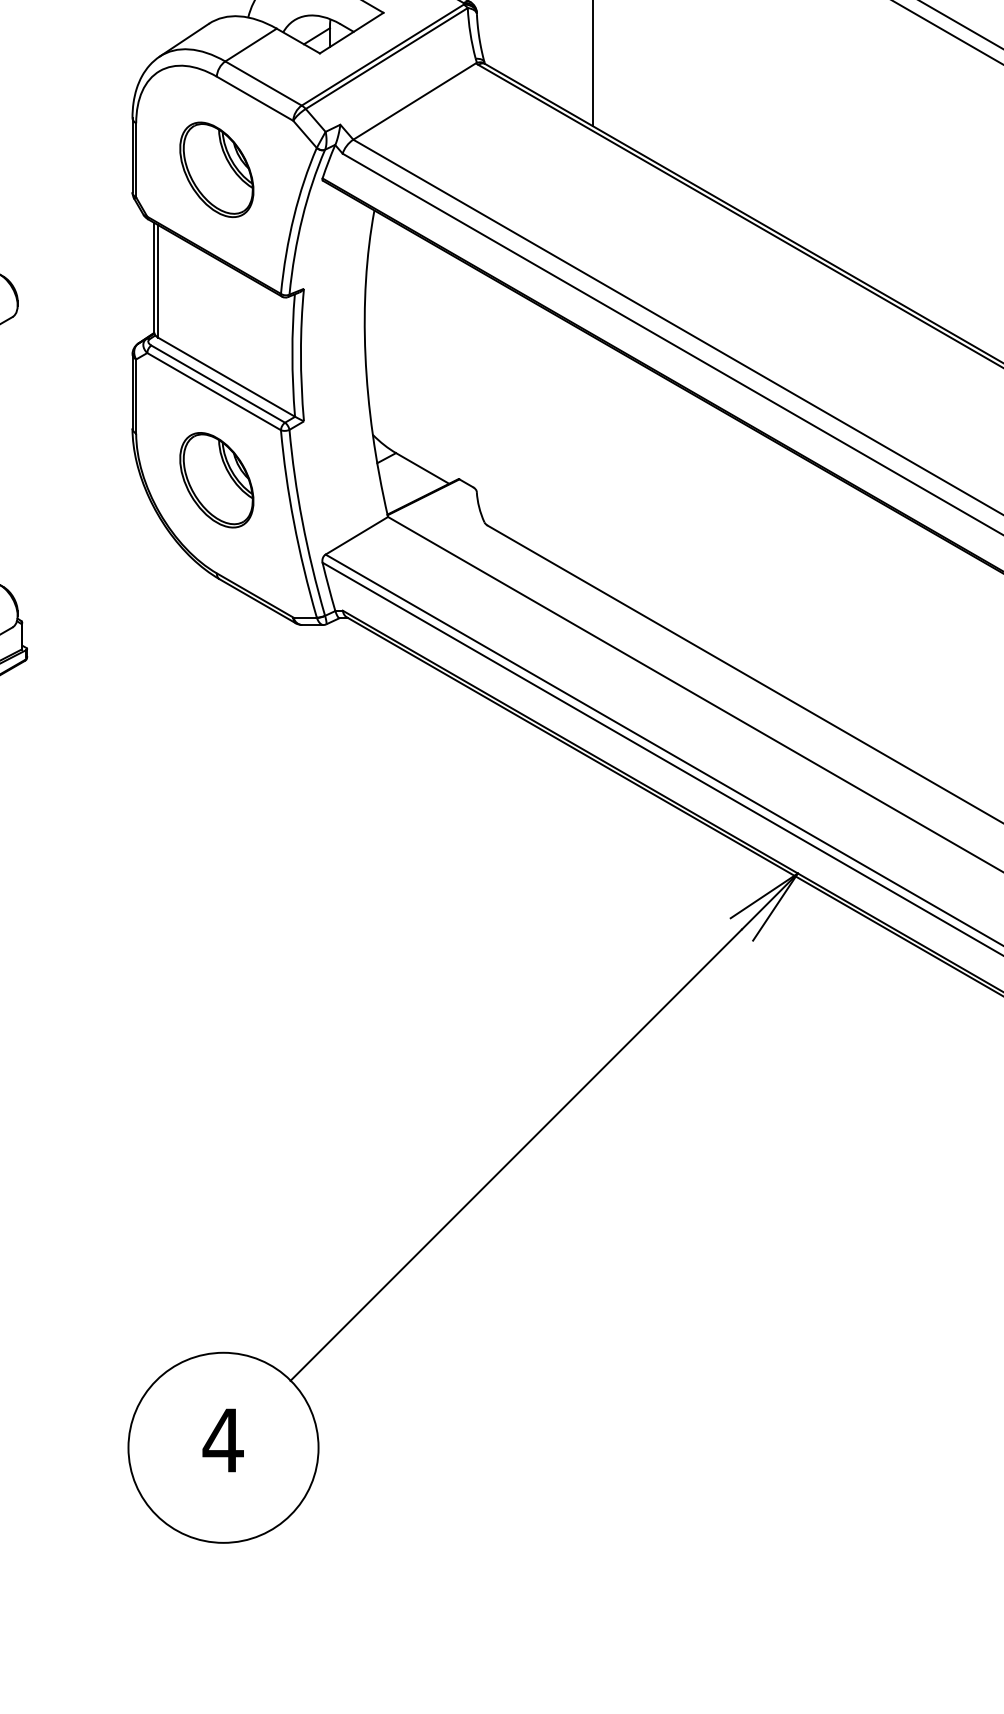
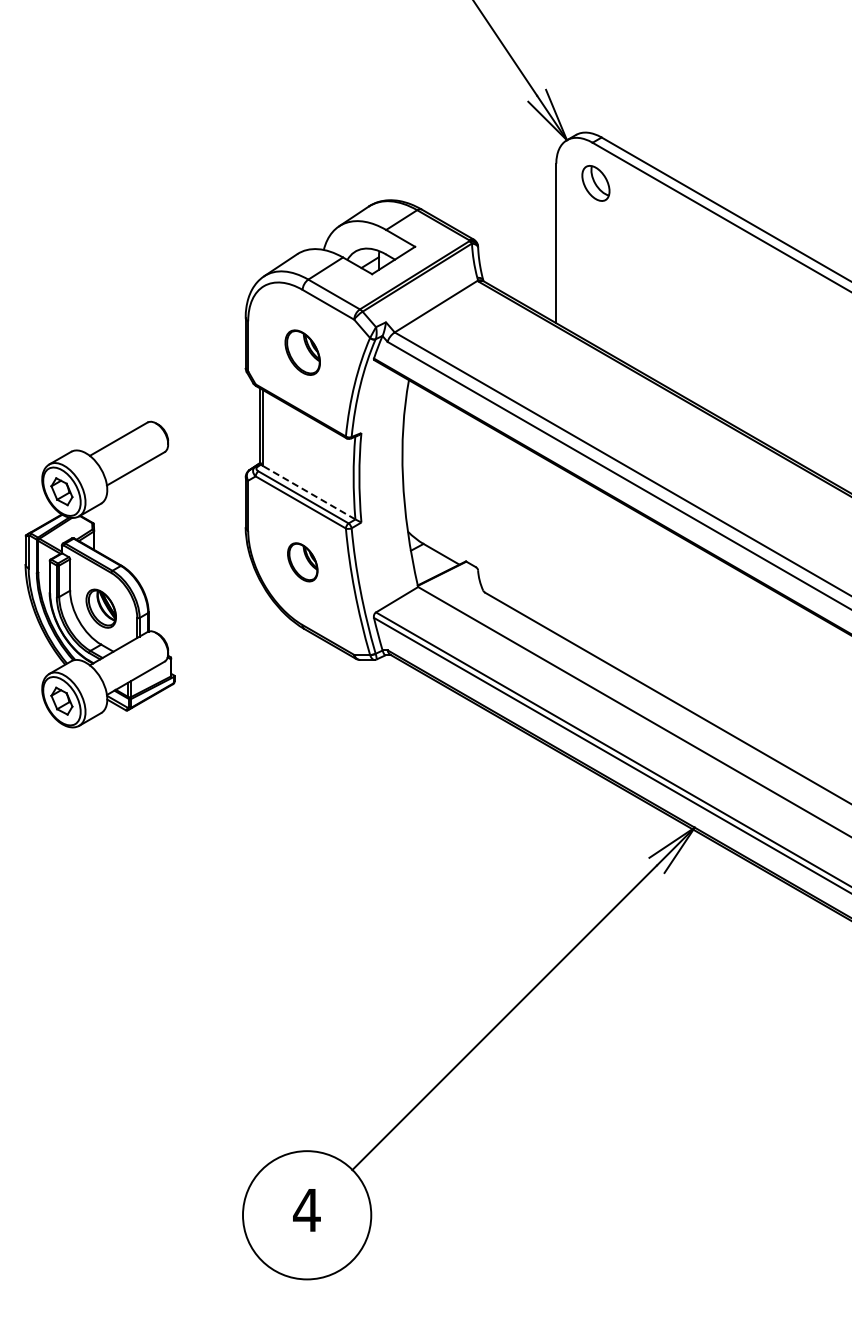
part: (216, 169) -> (302, 352), size x0.7
line: (225, 376) -> (308, 492), solid -> dashed
part: (216, 480) -> (302, 562), size x0.6

